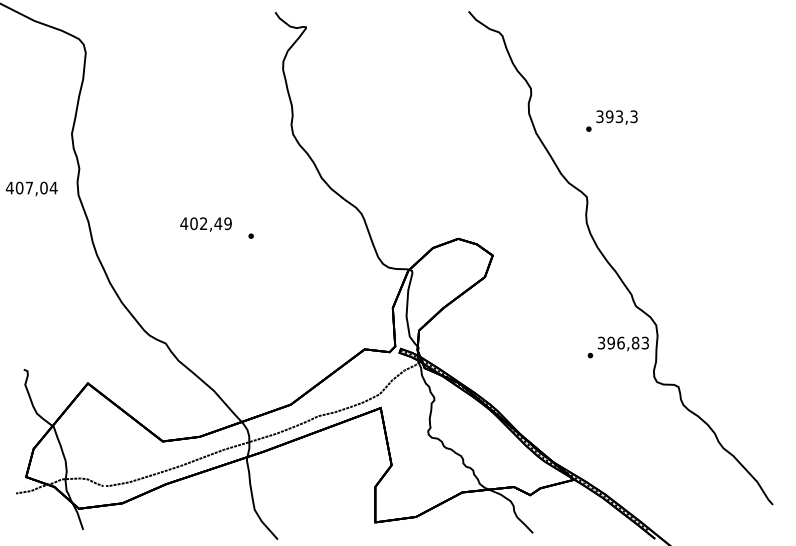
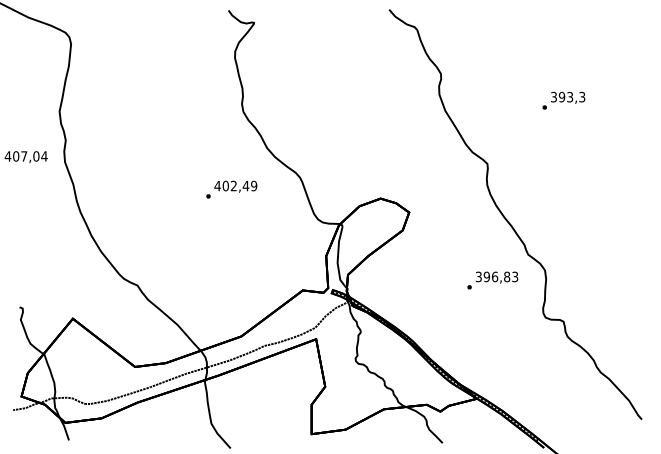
text: (611, 120) -> (563, 100), moved
text: (205, 224) -> (235, 186), moved
text: (617, 347) -> (492, 280), moved

